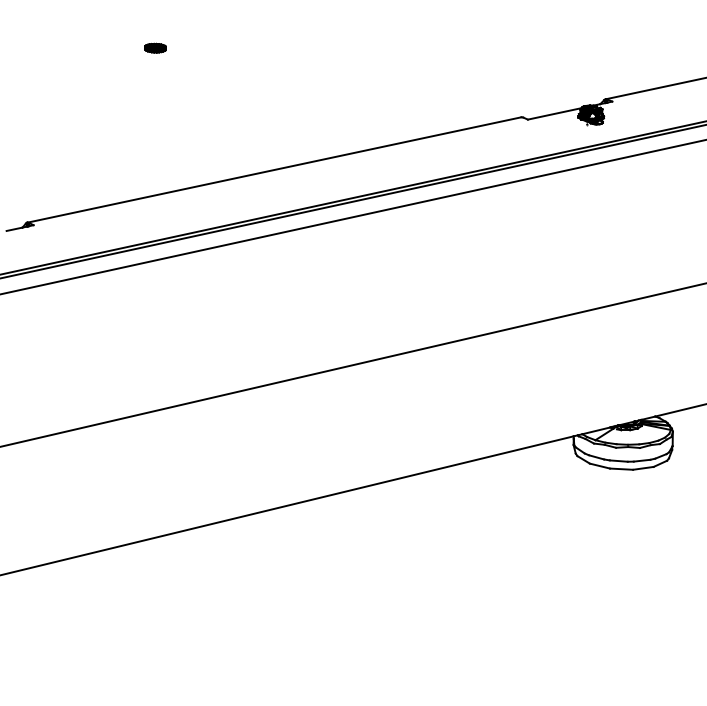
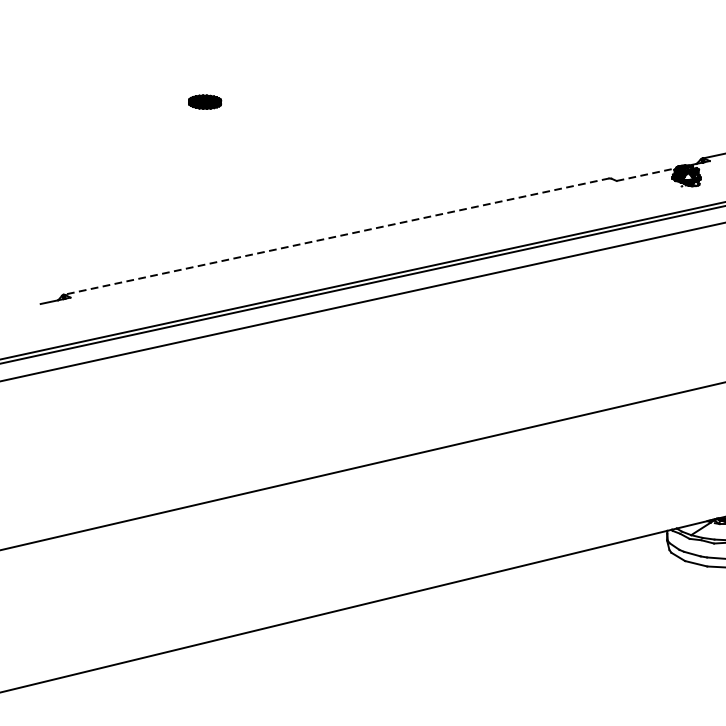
part: (155, 47) -> (205, 101), size x1.4
line: (555, 113) -> (647, 174), solid -> dashed
line: (274, 169) -> (336, 236), solid -> dashed

